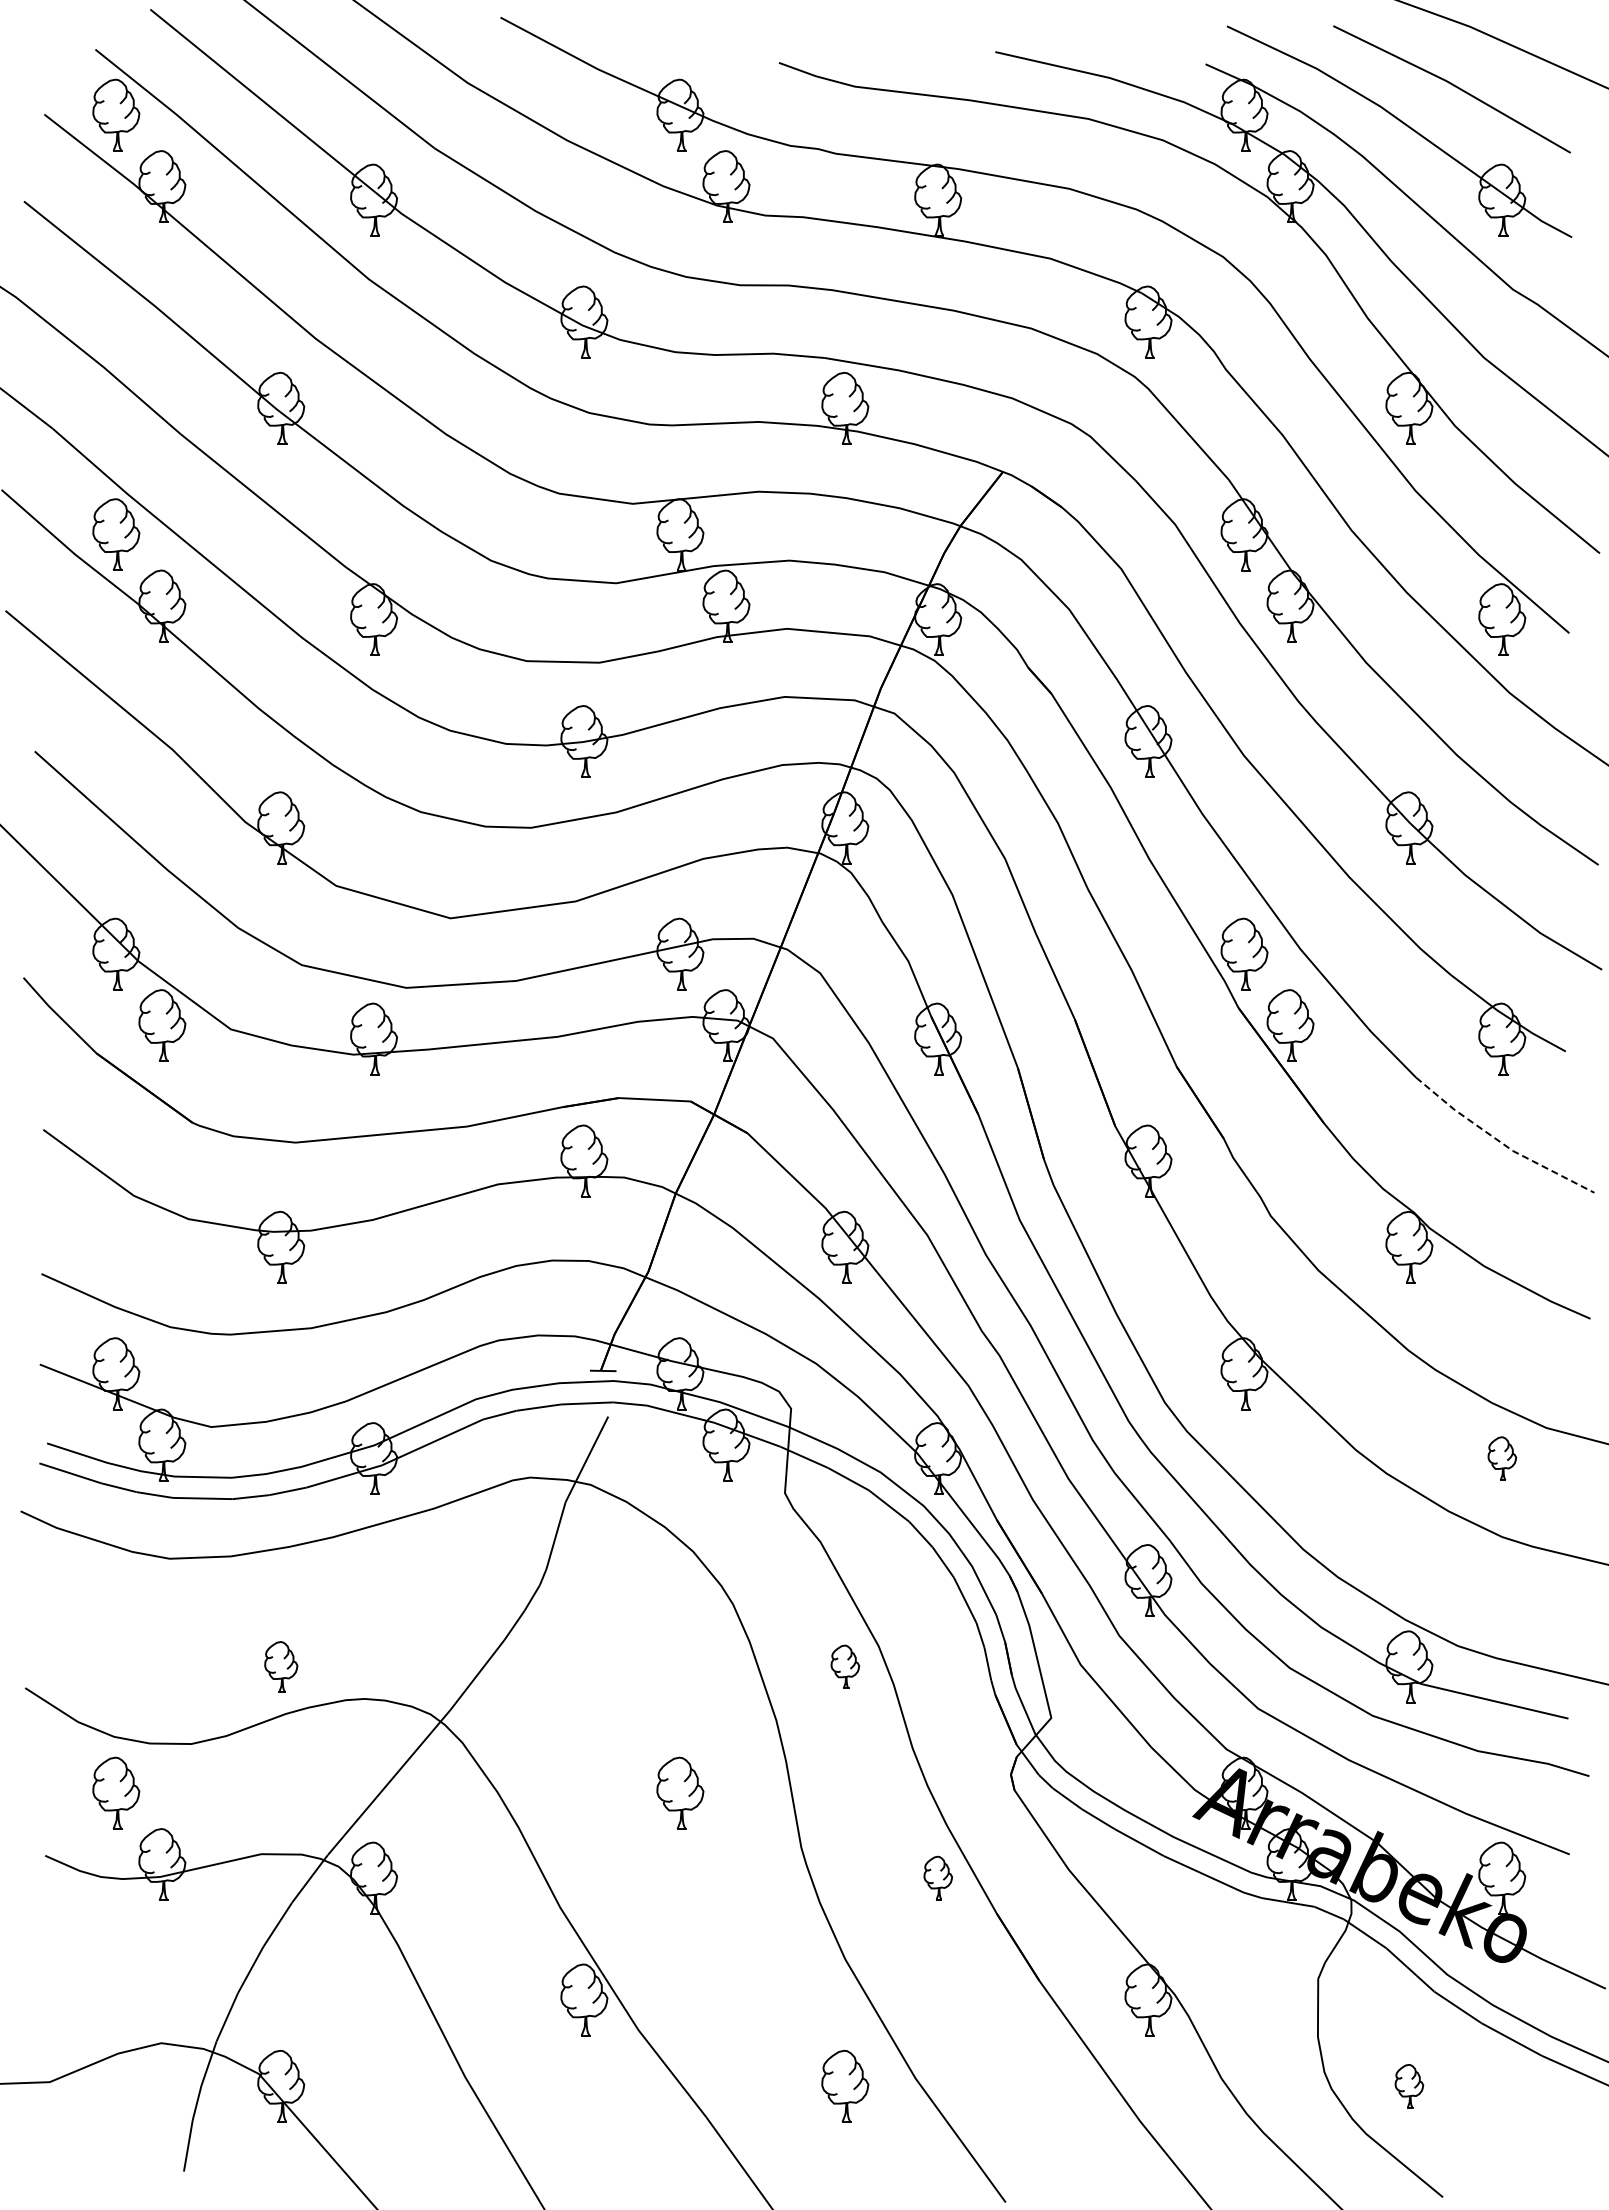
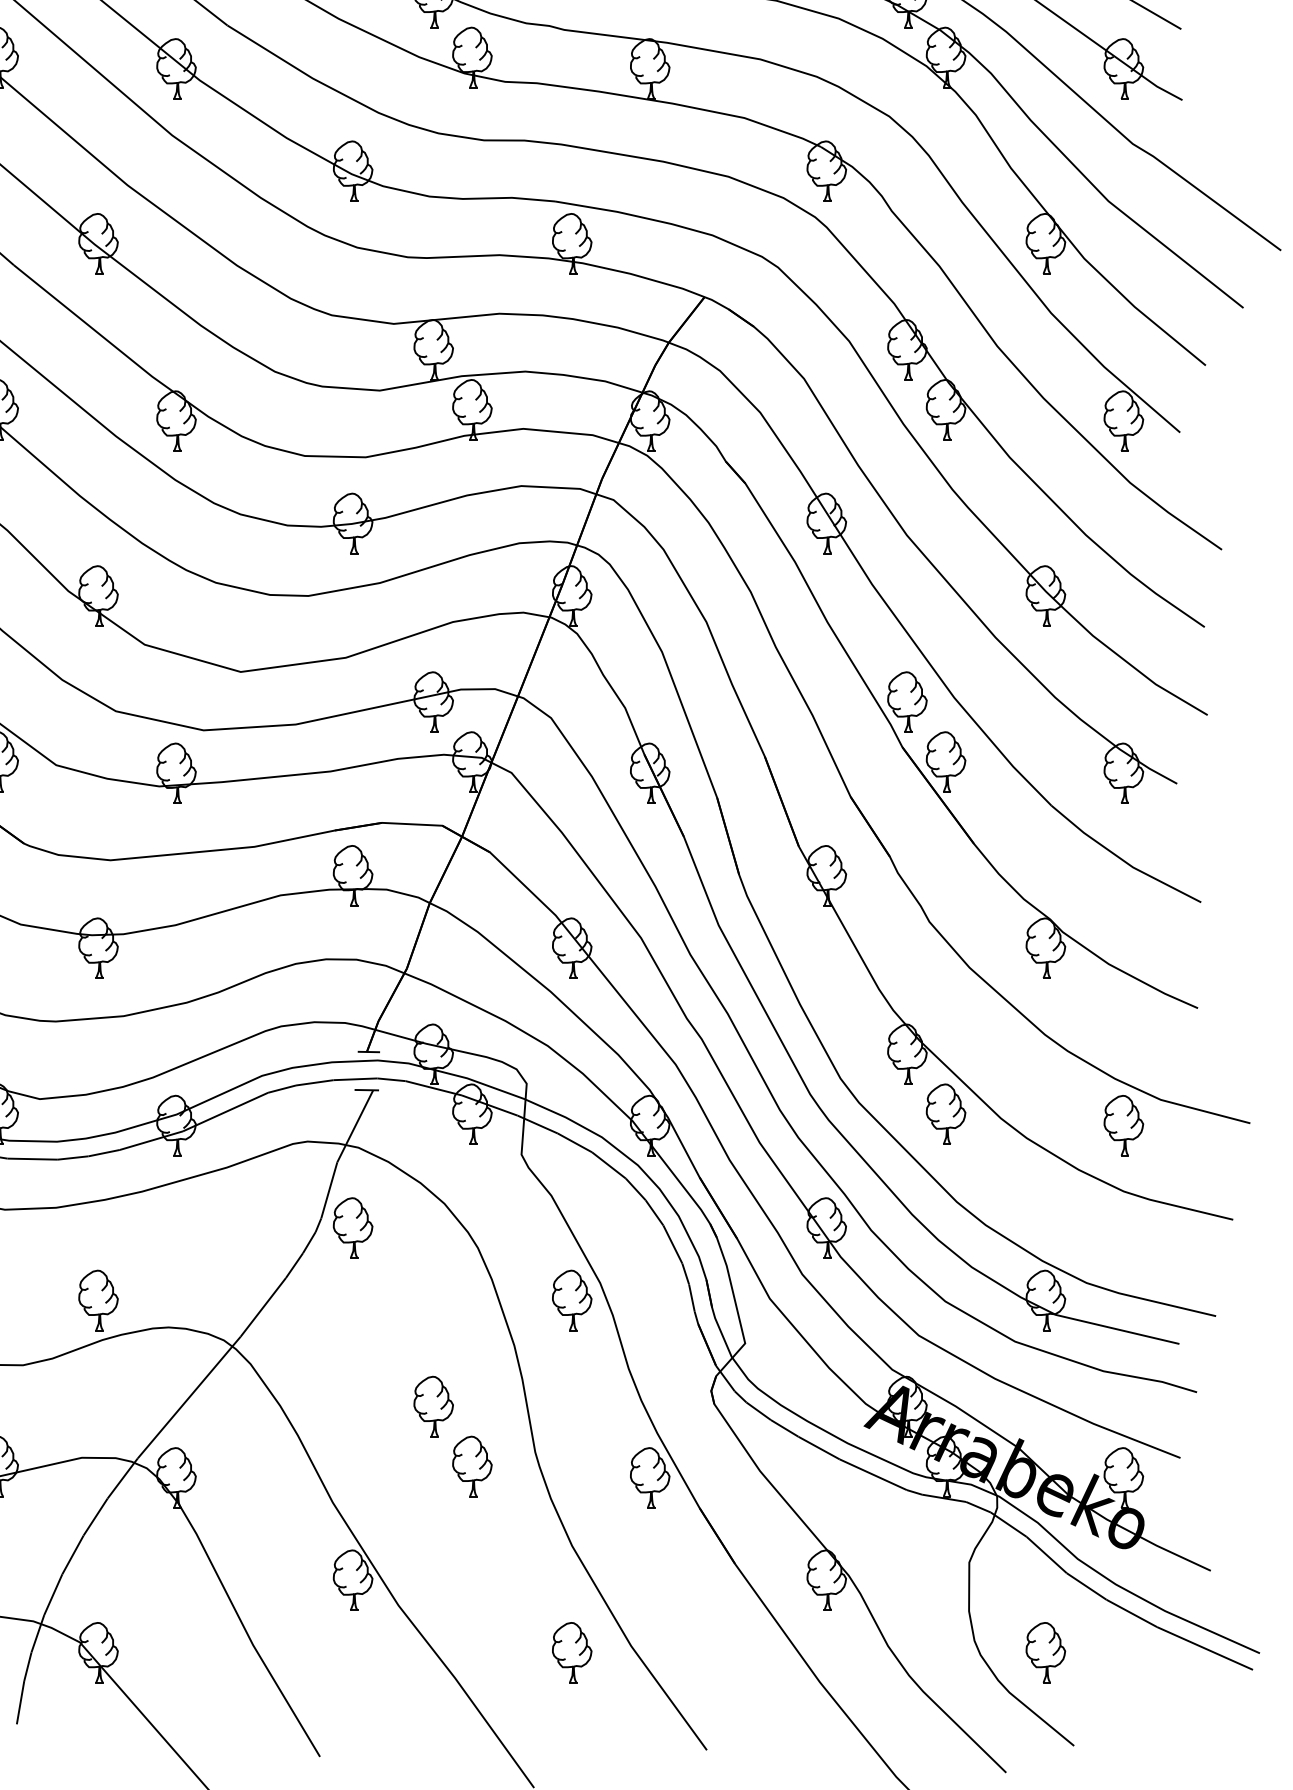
line: (1501, 1142) -> (1123, 860), dashed -> solid
line: (600, 1416) -> (366, 1090), added
part: (1290, 1444) -> (946, 1113), added
part: (1502, 1458) -> (1124, 1125), size x1.67
part: (584, 1580) -> (353, 1227), added
part: (281, 1666) -> (98, 1300), size x1.43
part: (845, 1666) -> (572, 1300), size x1.67
part: (726, 1864) -> (472, 1466), added
part: (938, 1877) -> (650, 1477), size x1.67
part: (1409, 2085) -> (1045, 1652), size x1.67

